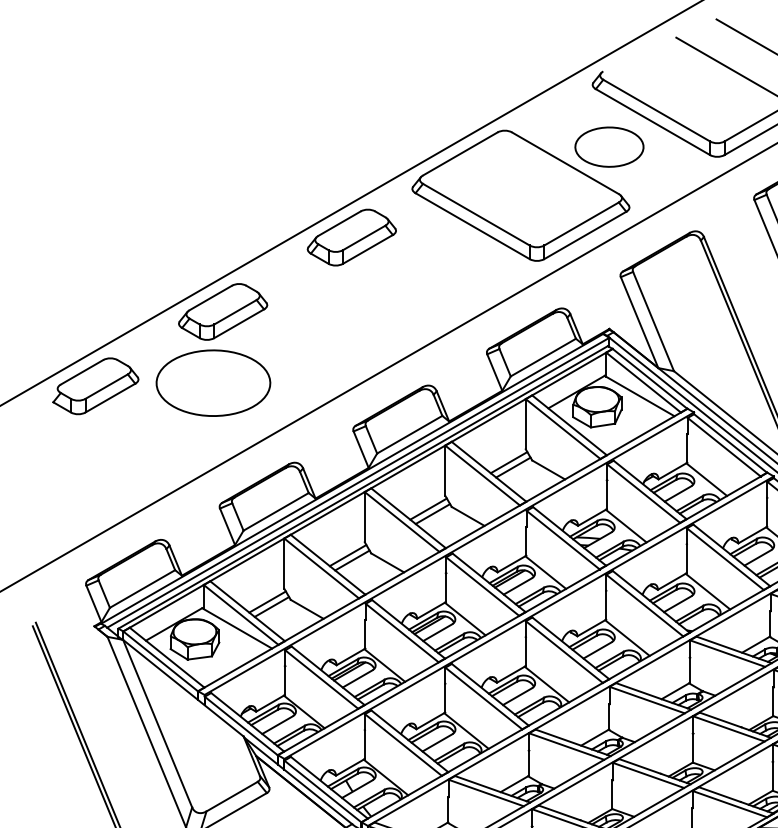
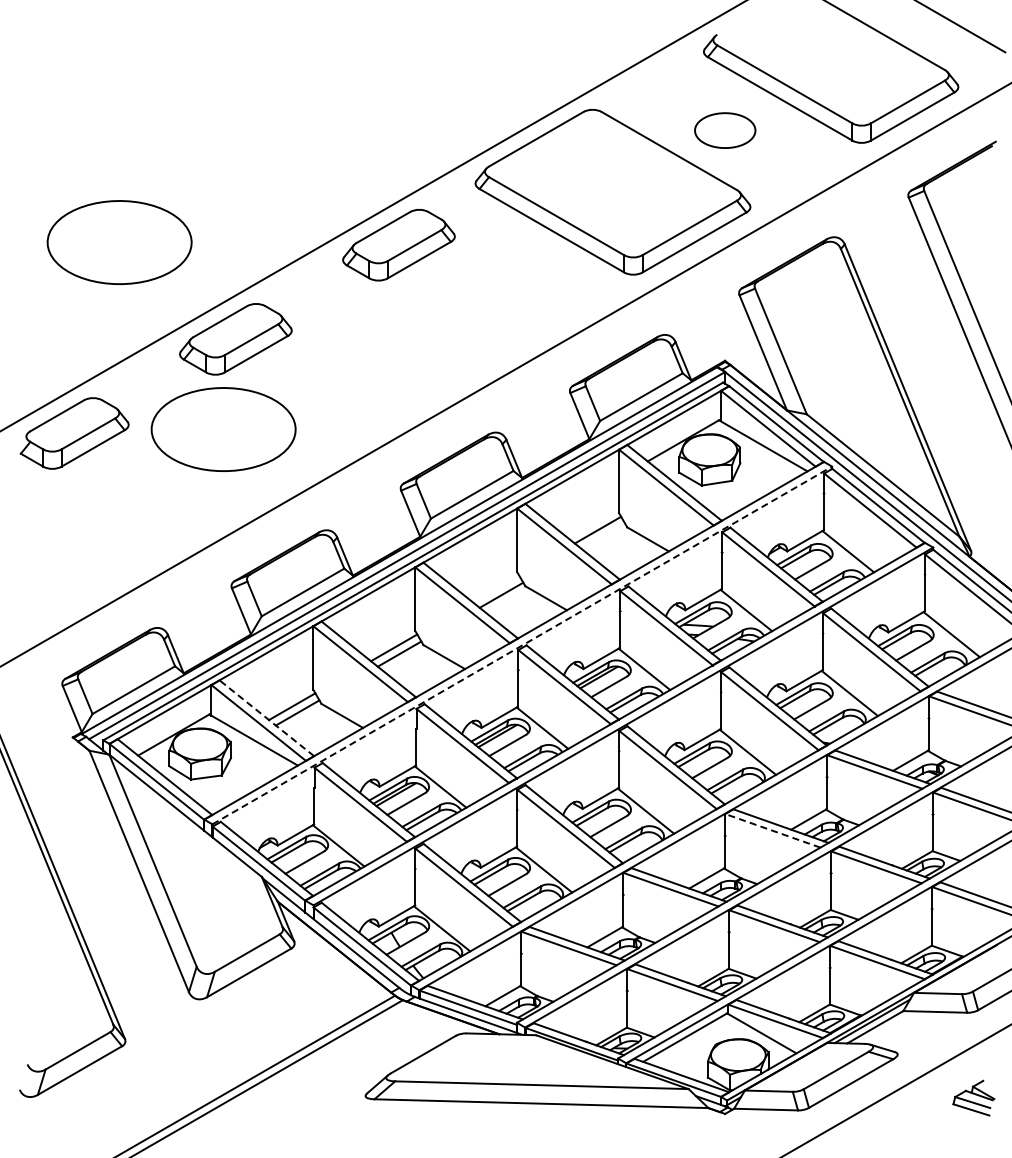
part: (609, 147) -> (725, 130), size x0.7
part: (131, 235) -> (119, 242), added
line: (513, 467) -> (603, 536), removed
line: (428, 508) -> (495, 588), removed
line: (449, 553) -> (522, 645), solid -> dashed
line: (247, 611) -> (266, 718), solid -> dashed
line: (646, 699) -> (772, 830), solid -> dashed

